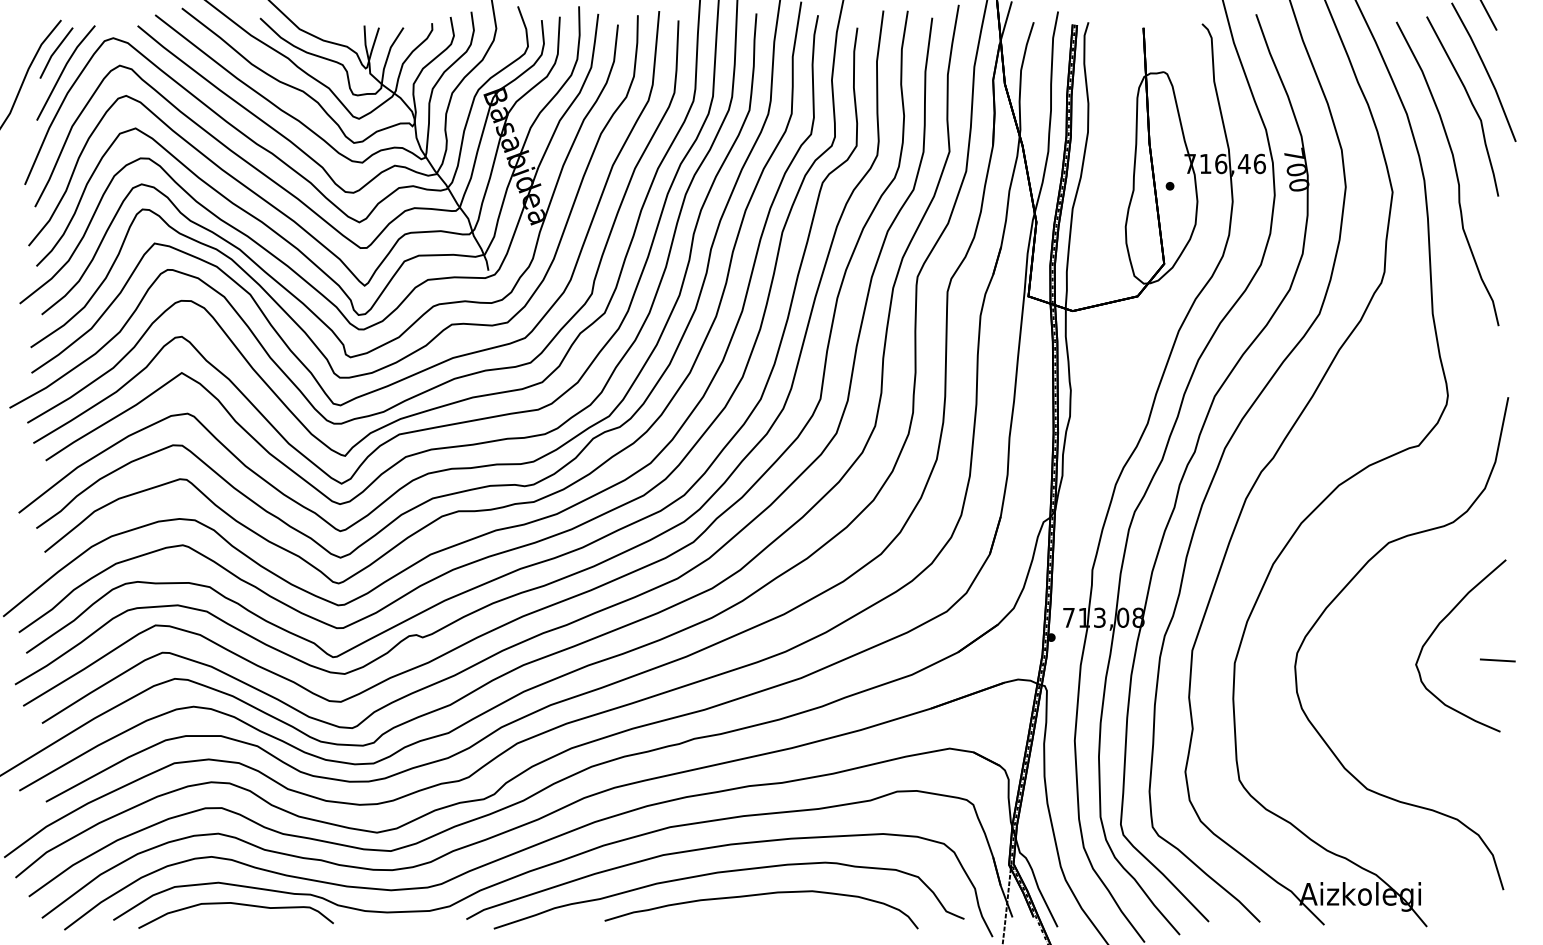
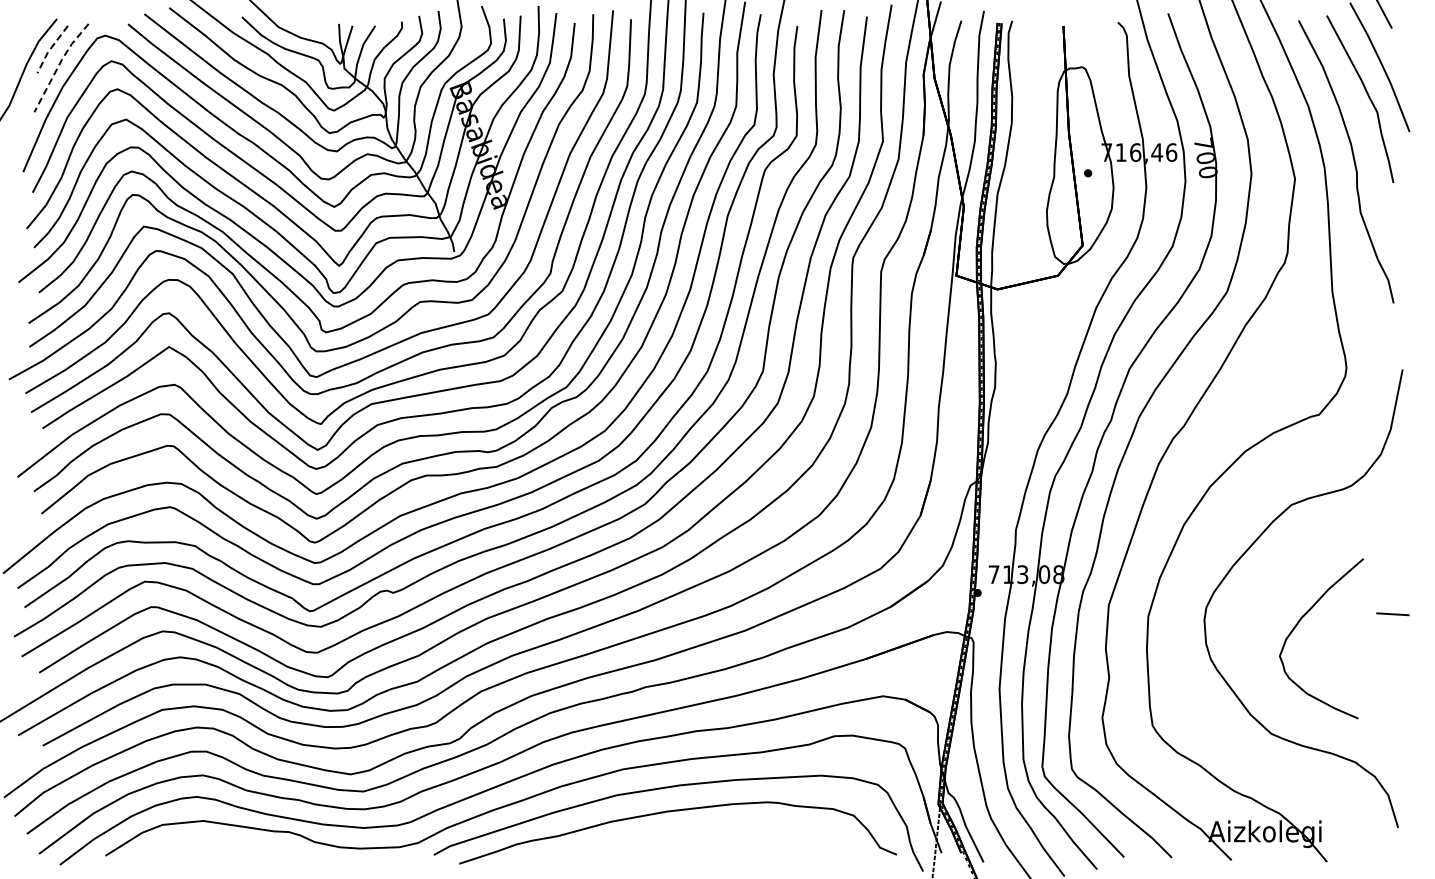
line: (54, 53) -> (50, 49), solid -> dashed
line: (63, 69) -> (59, 64), solid -> dashed
curve: (1436, 630) -> (1298, 624), moved
curve: (756, 896) -> (703, 833), removed
curve: (235, 904) -> (219, 841), removed

